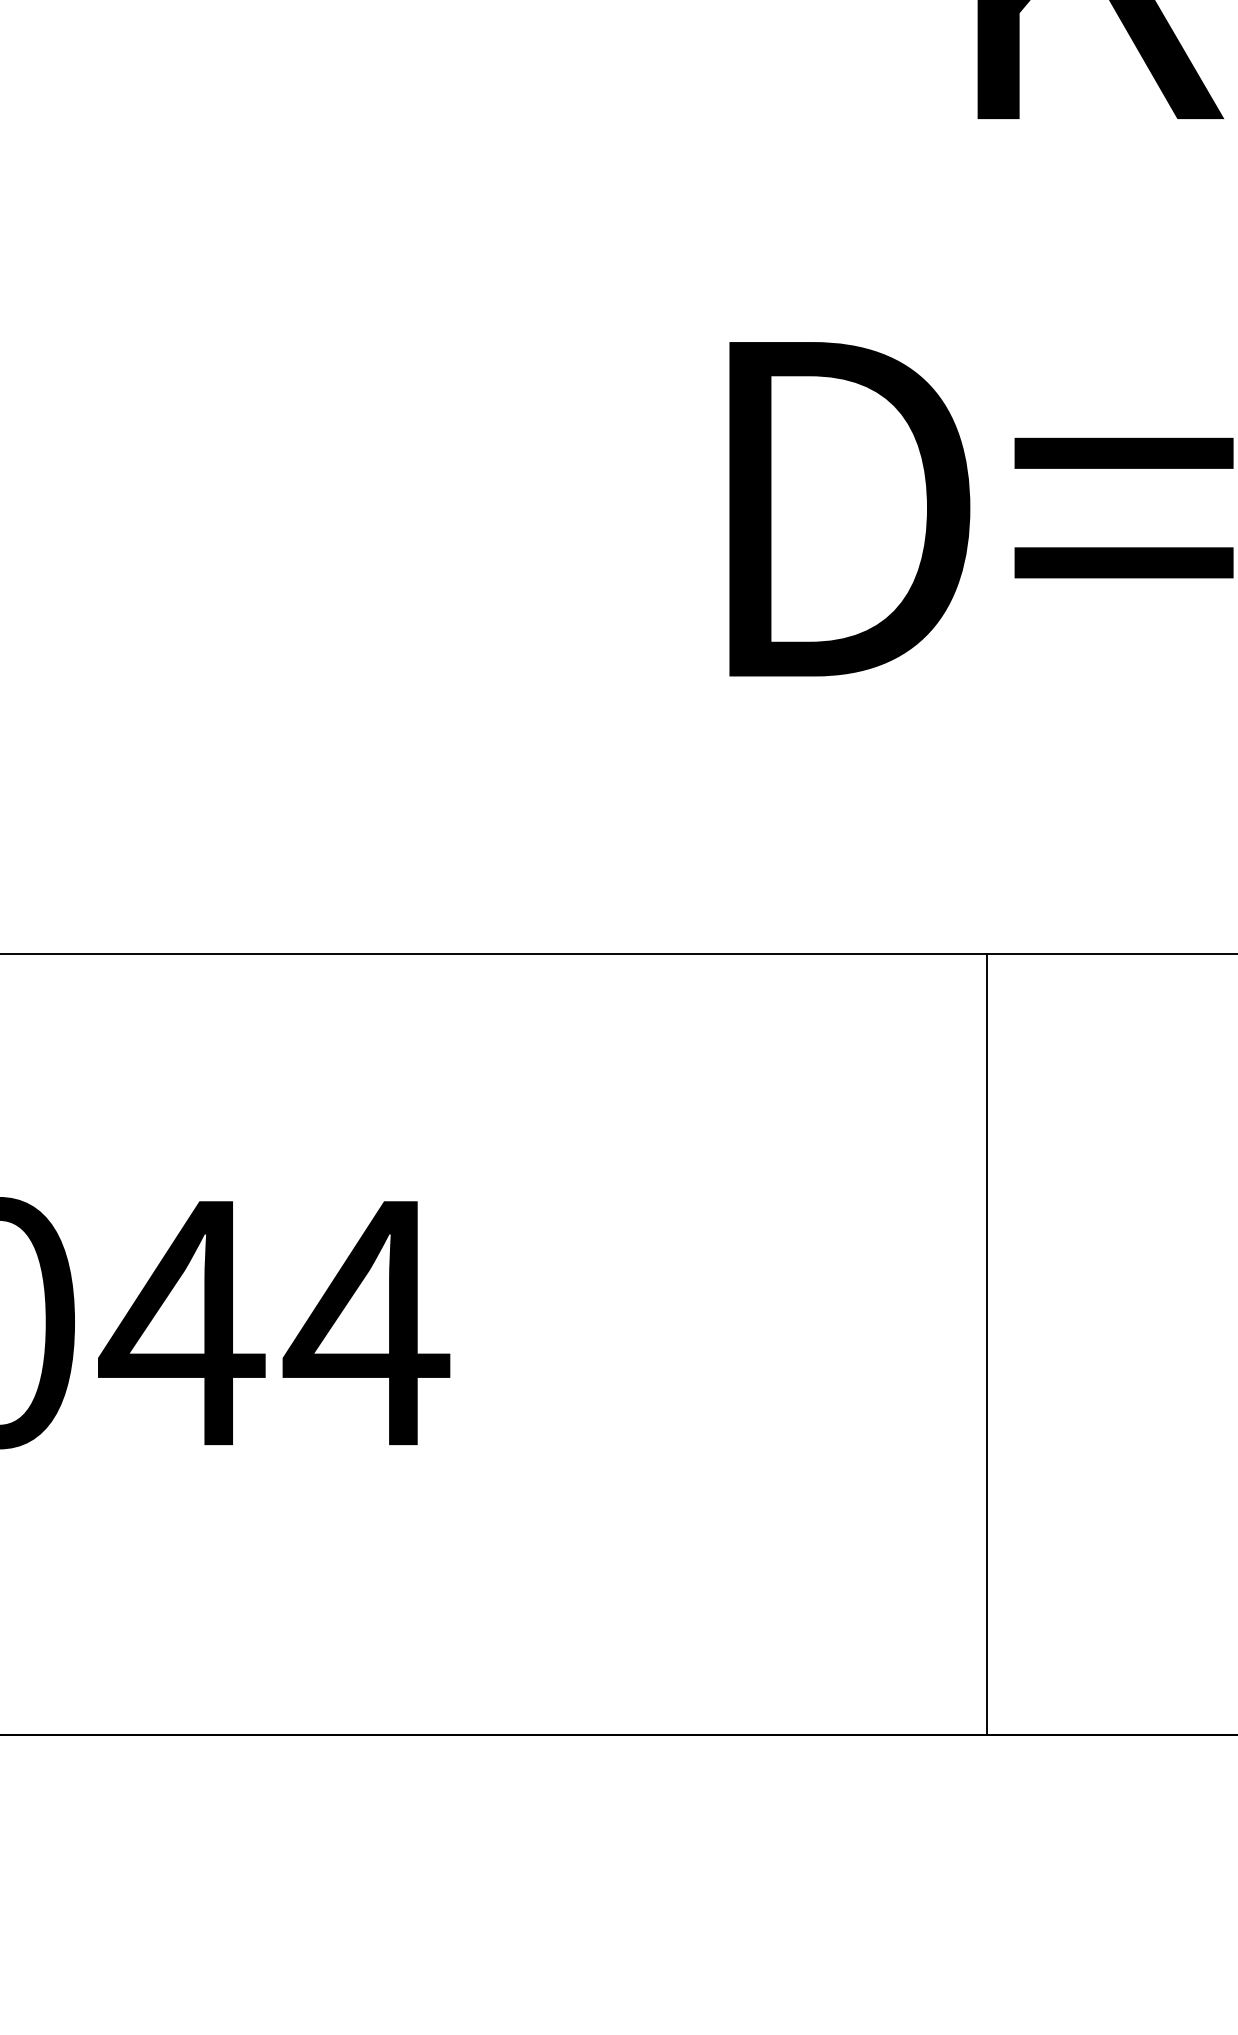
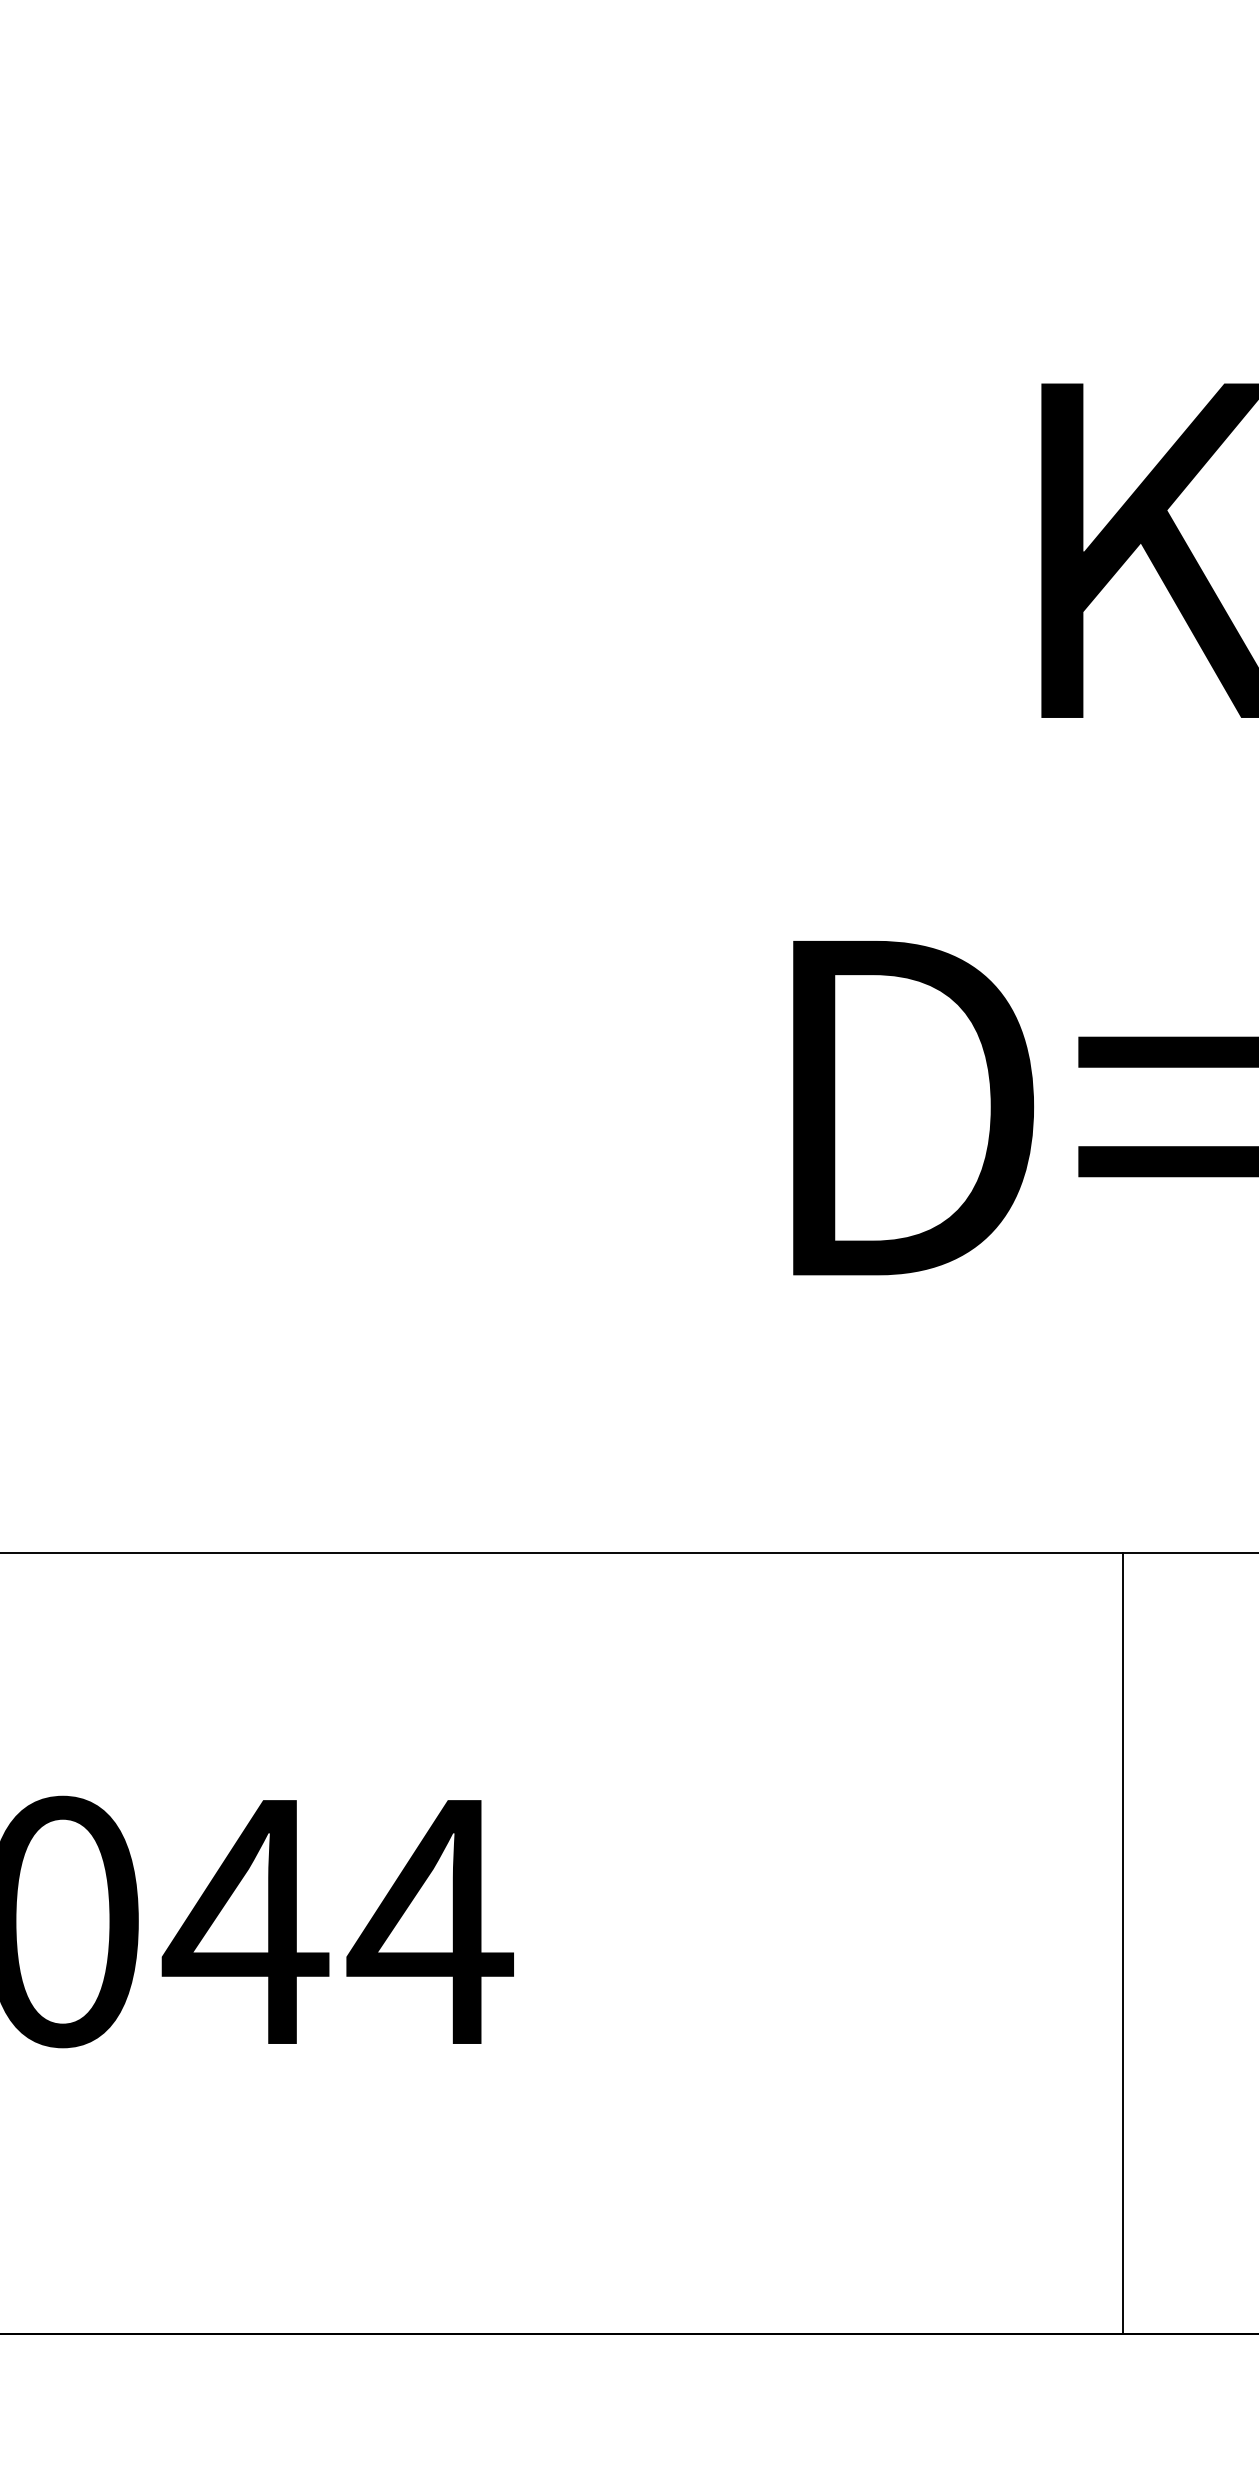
line: (986, 1343) -> (1122, 1942), moved

